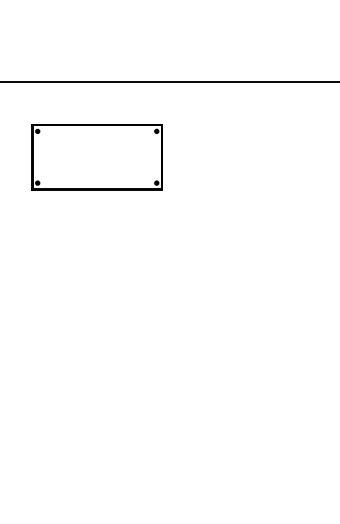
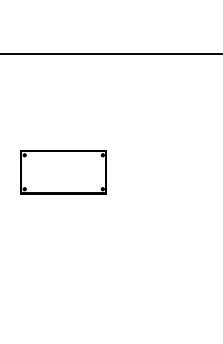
part: (96, 157) -> (63, 172), moved

